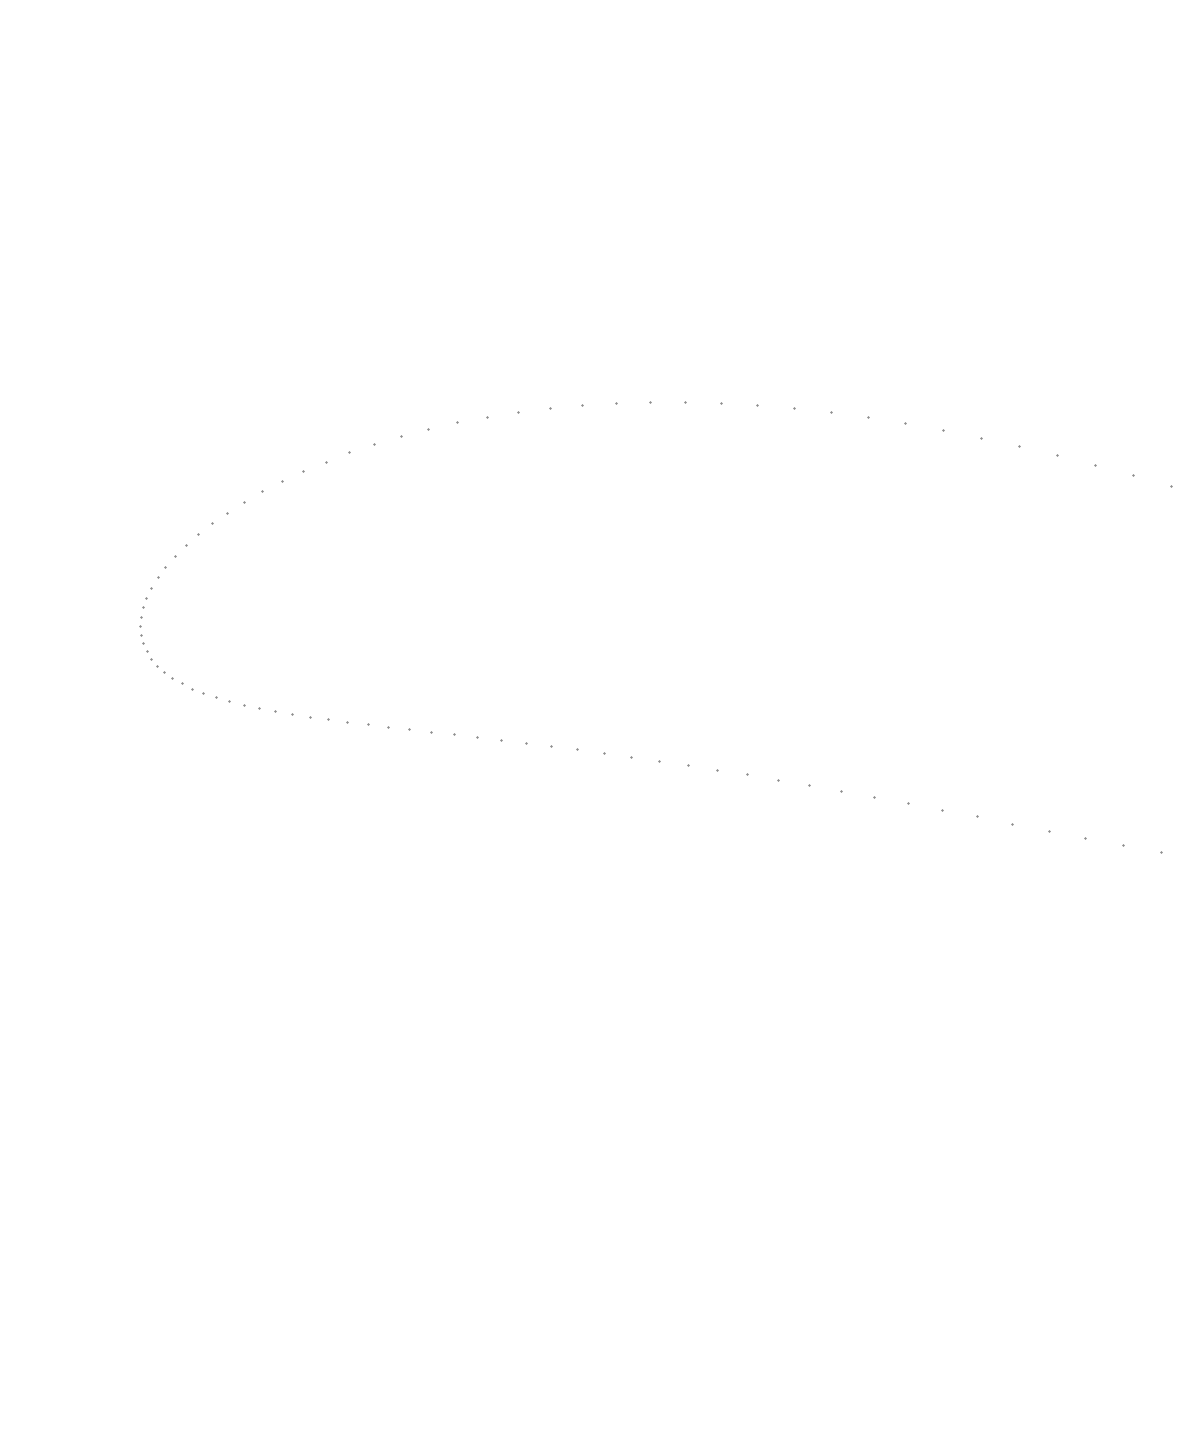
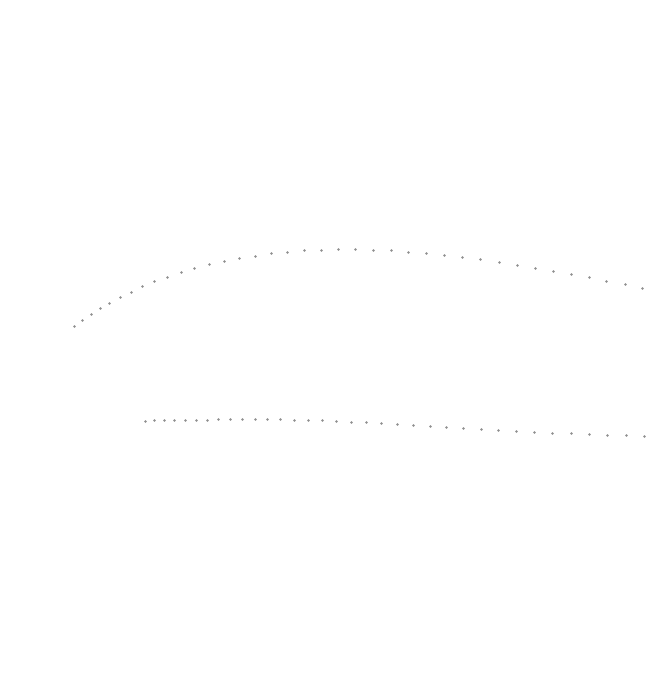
part: (230, 699) -> (80, 417), removed

